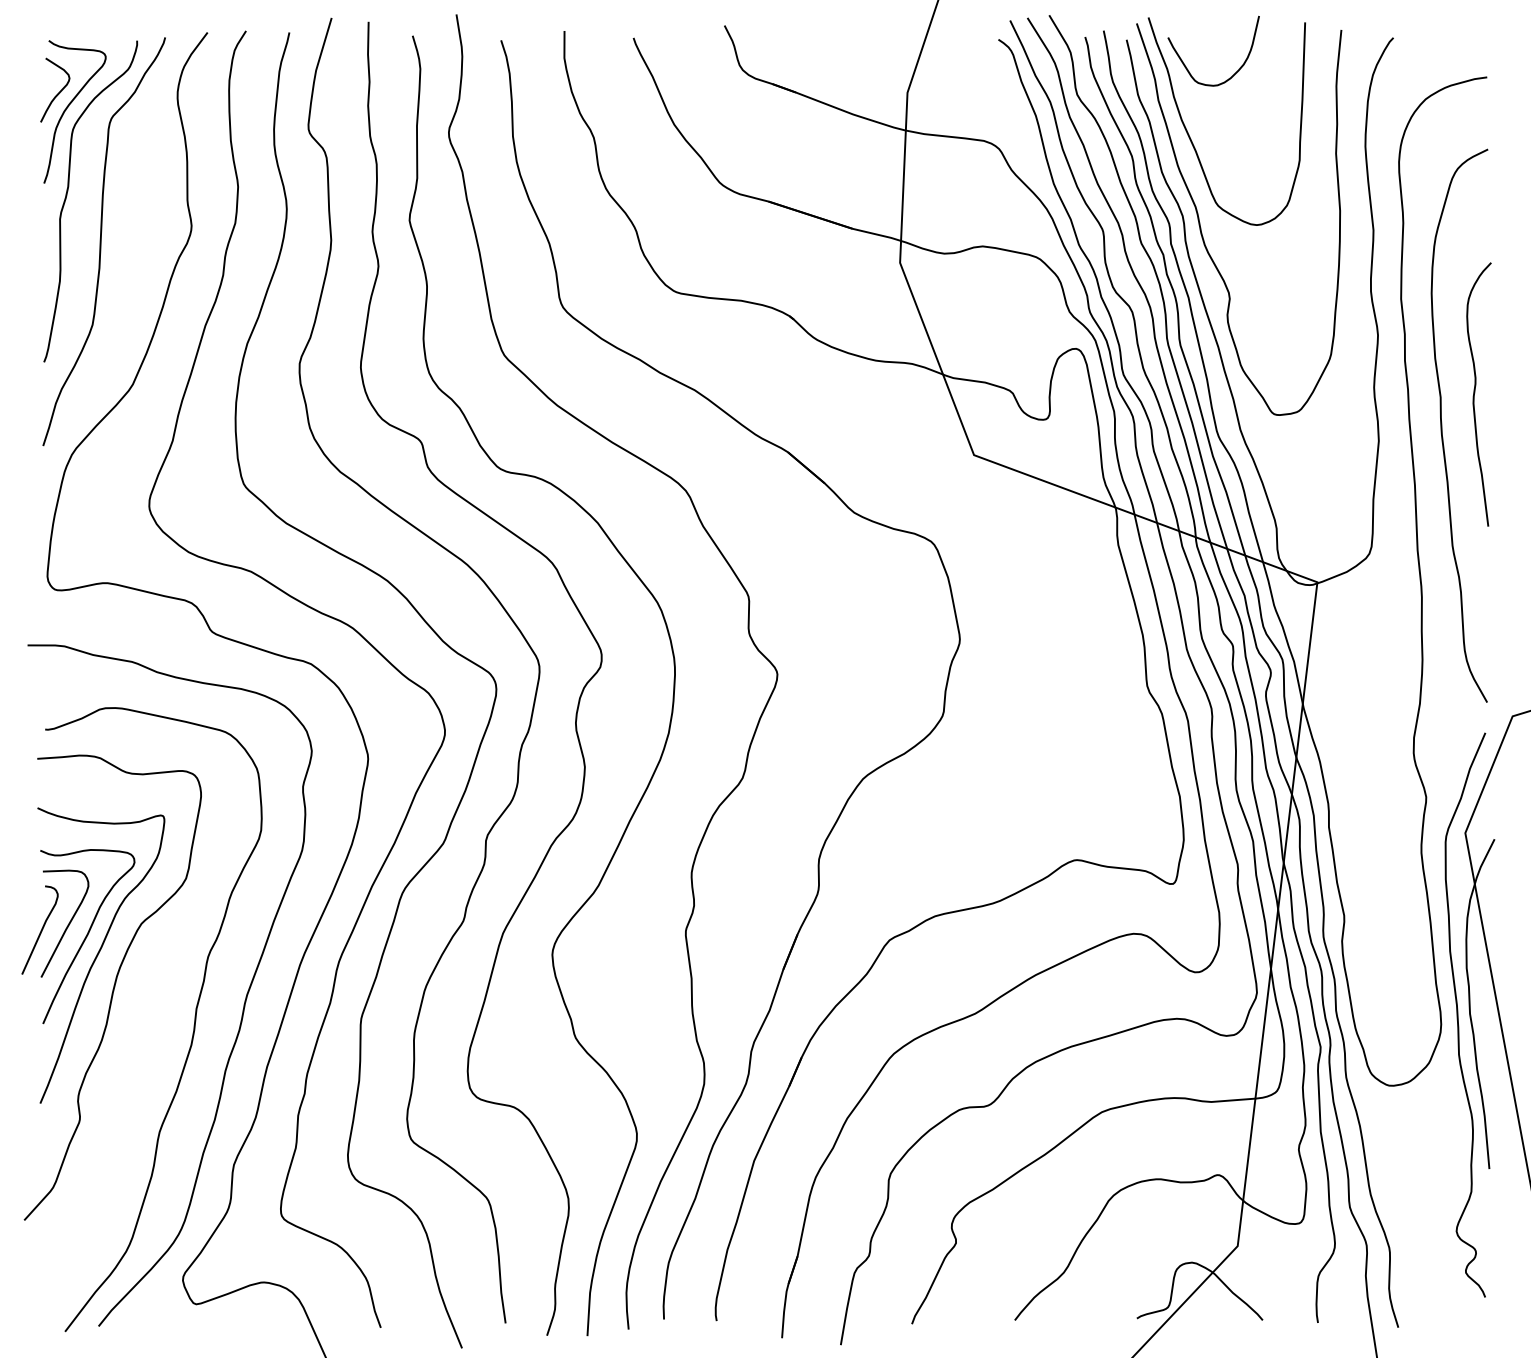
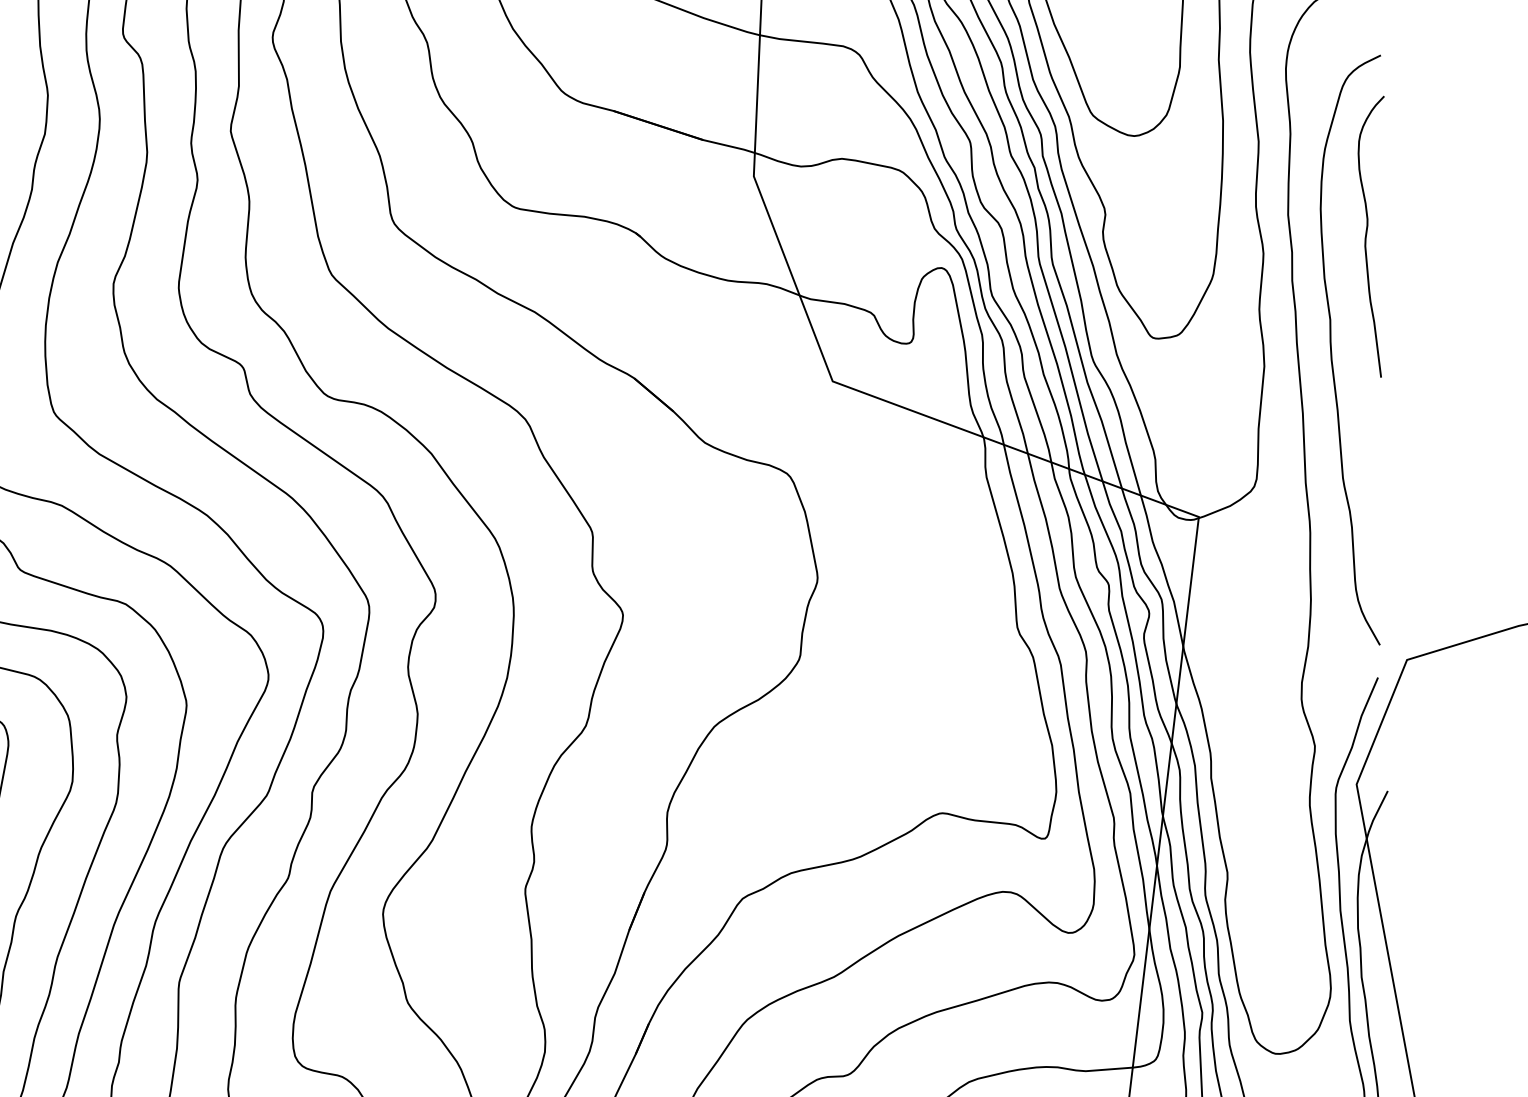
curve: (1475, 393) -> (1367, 235), moved

